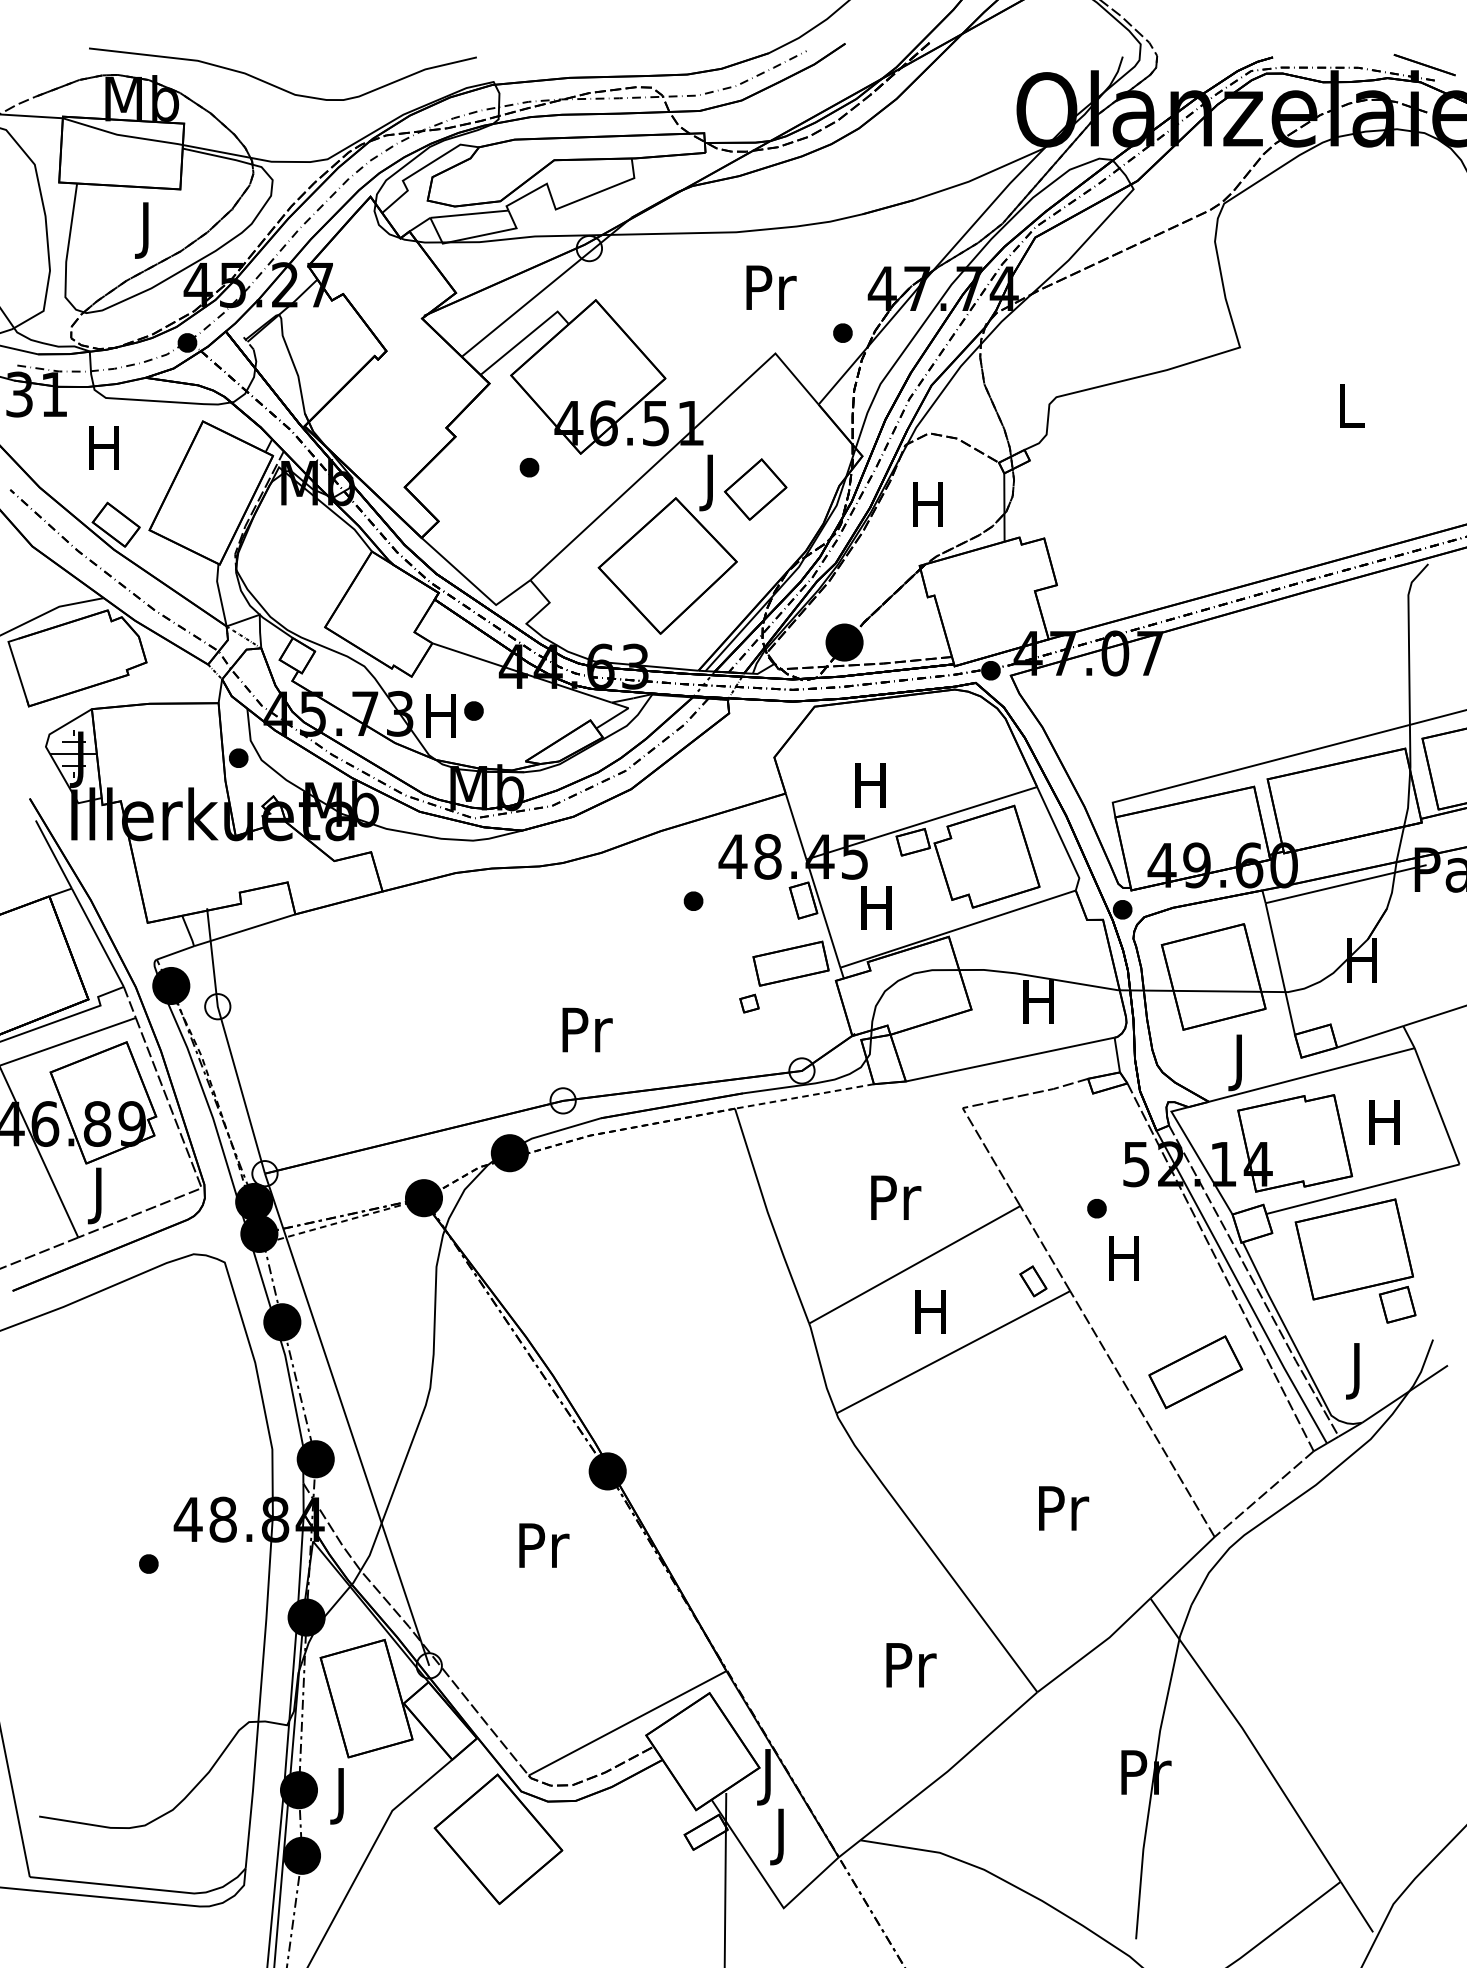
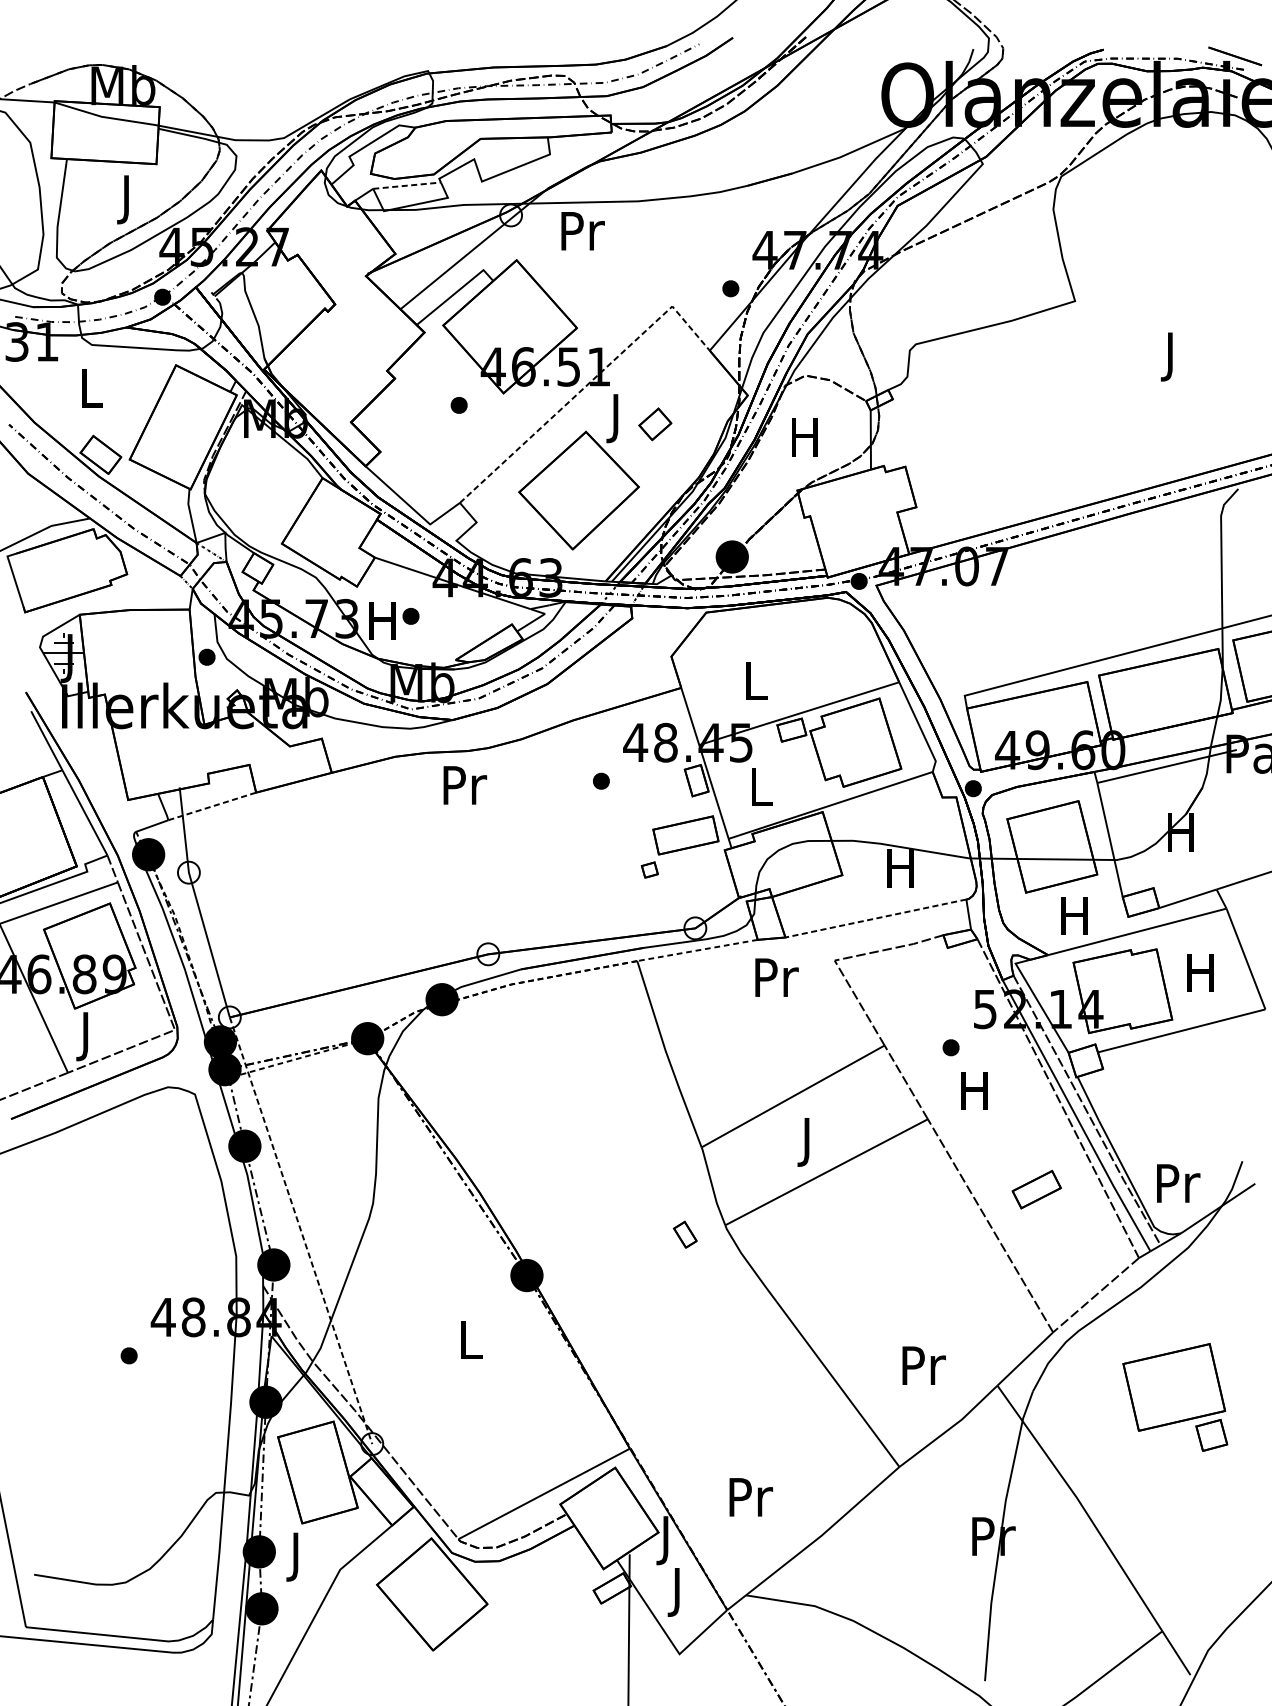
curve: (276, 85) -> (239, 74), removed
line: (469, 214) -> (407, 185), solid -> dashed
text: (771, 287) -> (583, 230), moved
text: (1351, 411) -> (1171, 356), L -> J
line: (677, 443) -> (587, 384), solid -> dashed
text: (103, 447) -> (89, 387), H -> L
part: (755, 489) -> (655, 424), size x0.6
text: (870, 785) -> (754, 680), H -> L
text: (876, 907) -> (759, 786), H -> L
line: (245, 930) -> (212, 806), solid -> dashed
text: (587, 1029) -> (465, 784), moved
line: (1010, 1059) -> (876, 918), solid -> dashed
text: (1238, 1062) -> (1073, 921), J -> H
text: (896, 1197) -> (777, 977), moved
part: (1355, 1260) -> (1175, 1396), moved
part: (1033, 1281) -> (685, 1234), moved
text: (930, 1317) -> (806, 1142), H -> J
text: (1359, 1371) -> (1178, 1188), J -> Pr
part: (1195, 1372) -> (1036, 1189), size x0.6
line: (346, 1419) -> (300, 1230), solid -> dashed
text: (1064, 1508) -> (924, 1365), moved
text: (544, 1545) -> (472, 1339), Pr -> L
text: (911, 1665) -> (751, 1497), moved

